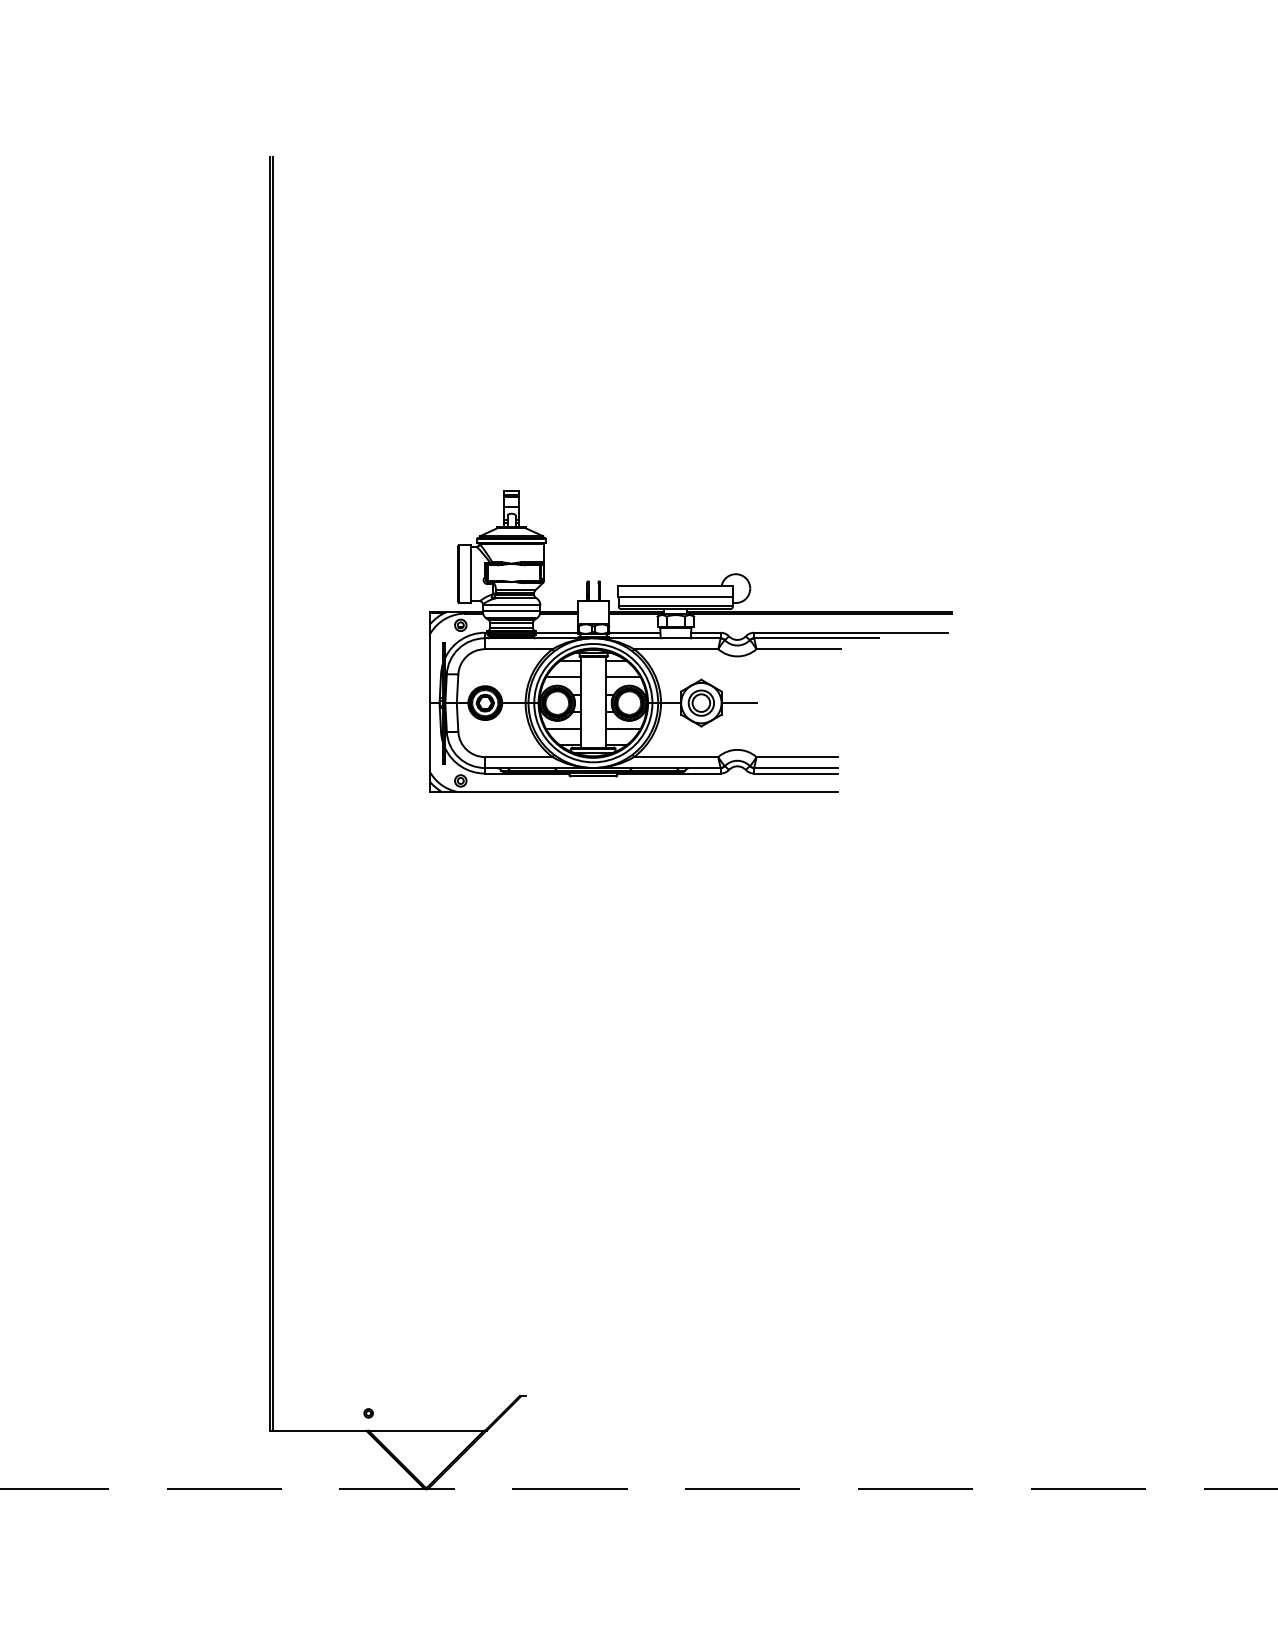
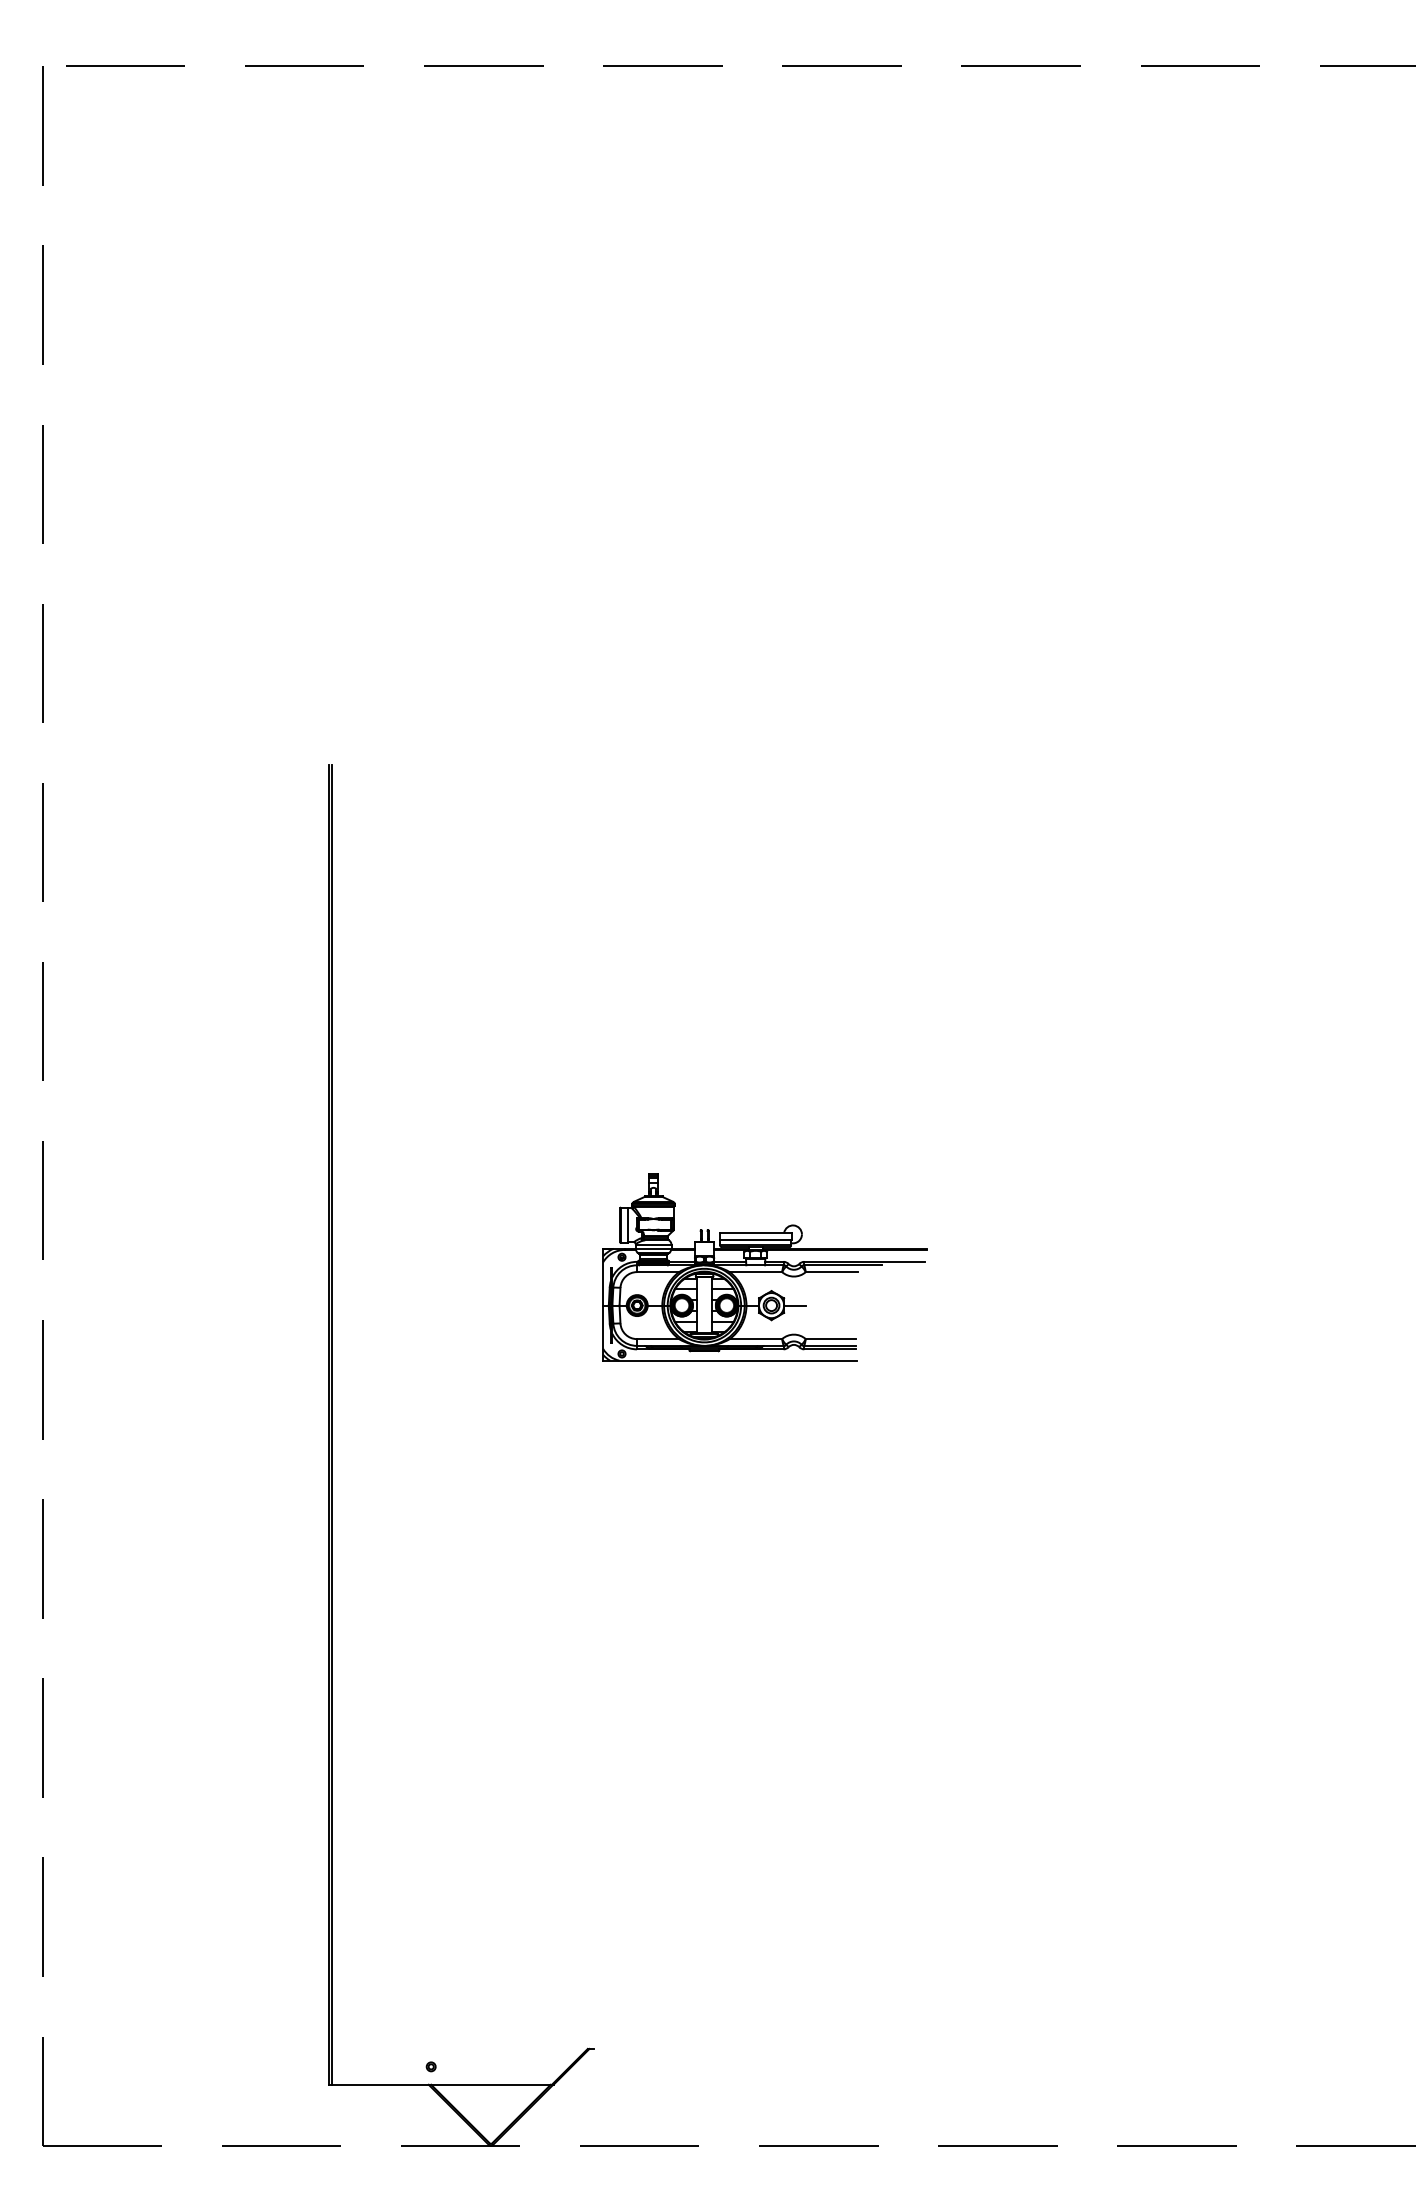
part: (690, 641) -> (764, 1267), size x0.6

